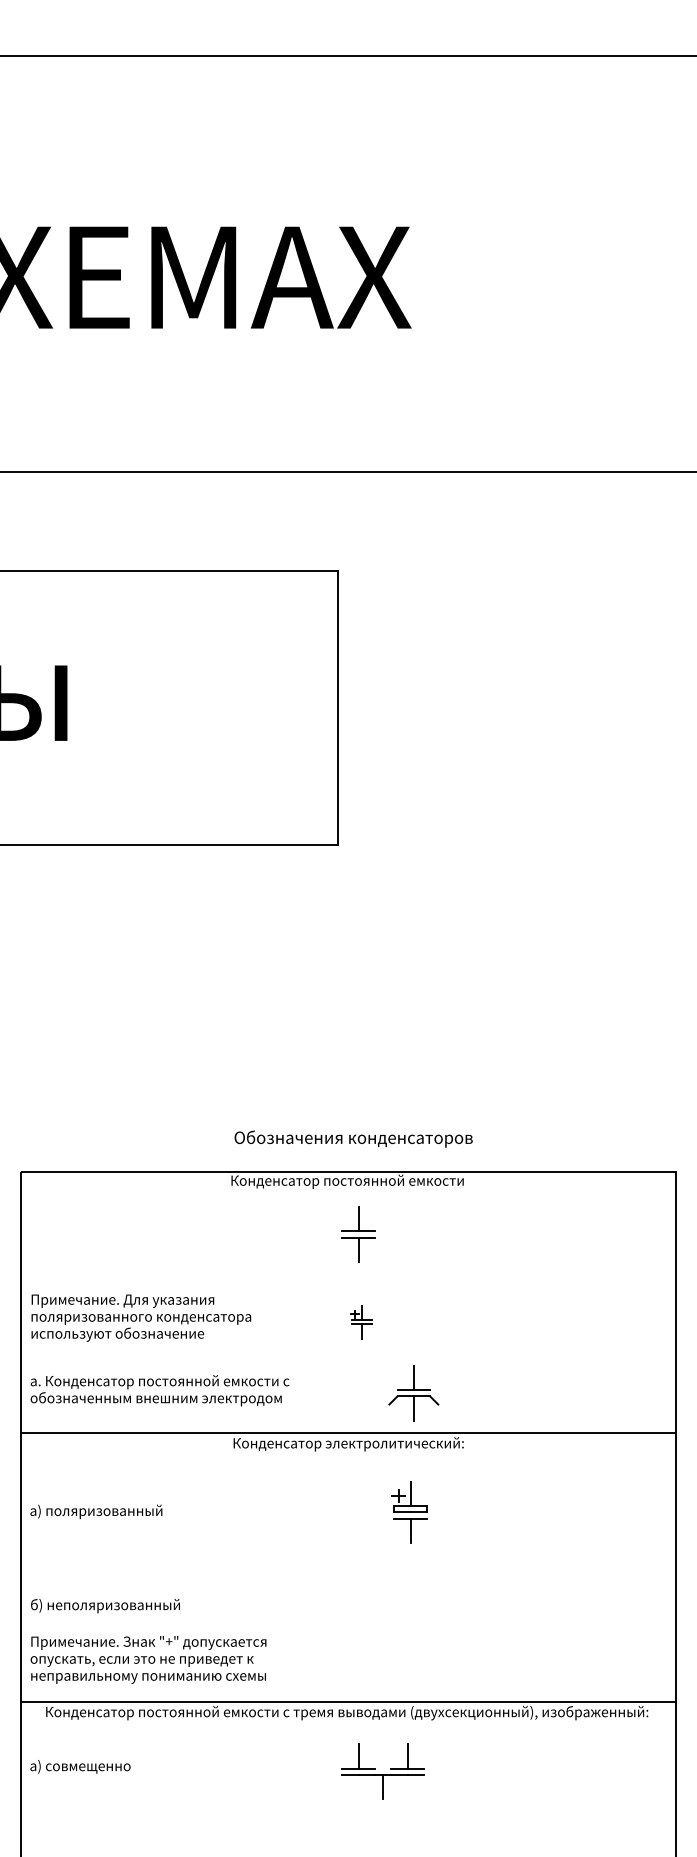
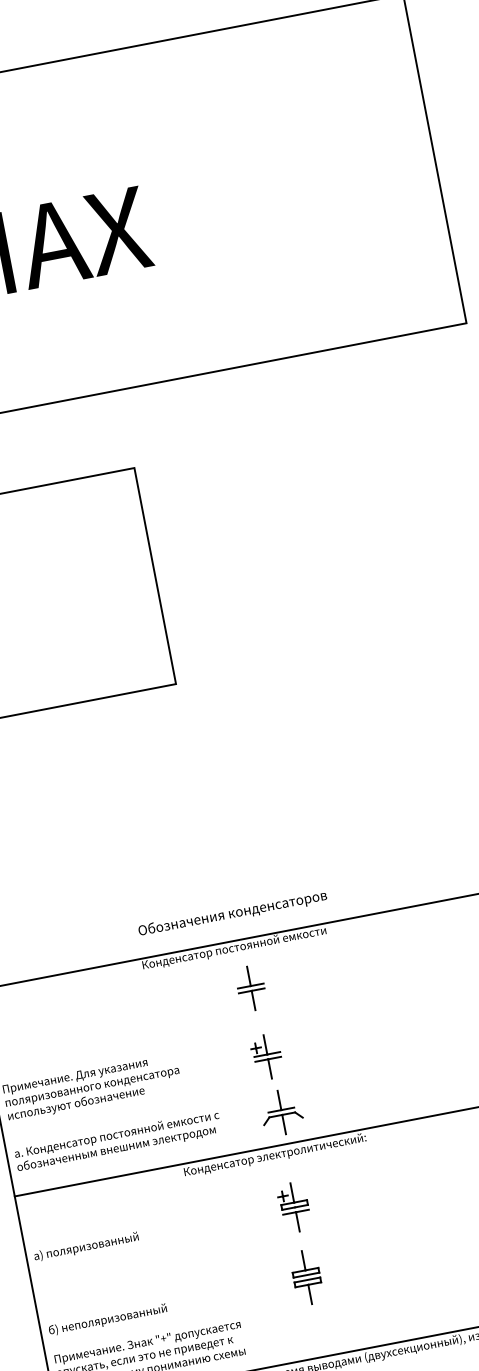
part: (361, 1322) -> (266, 1057), size x1.67
part: (413, 1393) -> (281, 1112), moved
part: (409, 1512) -> (294, 1207), moved
part: (358, 1600) -> (306, 1277), added

